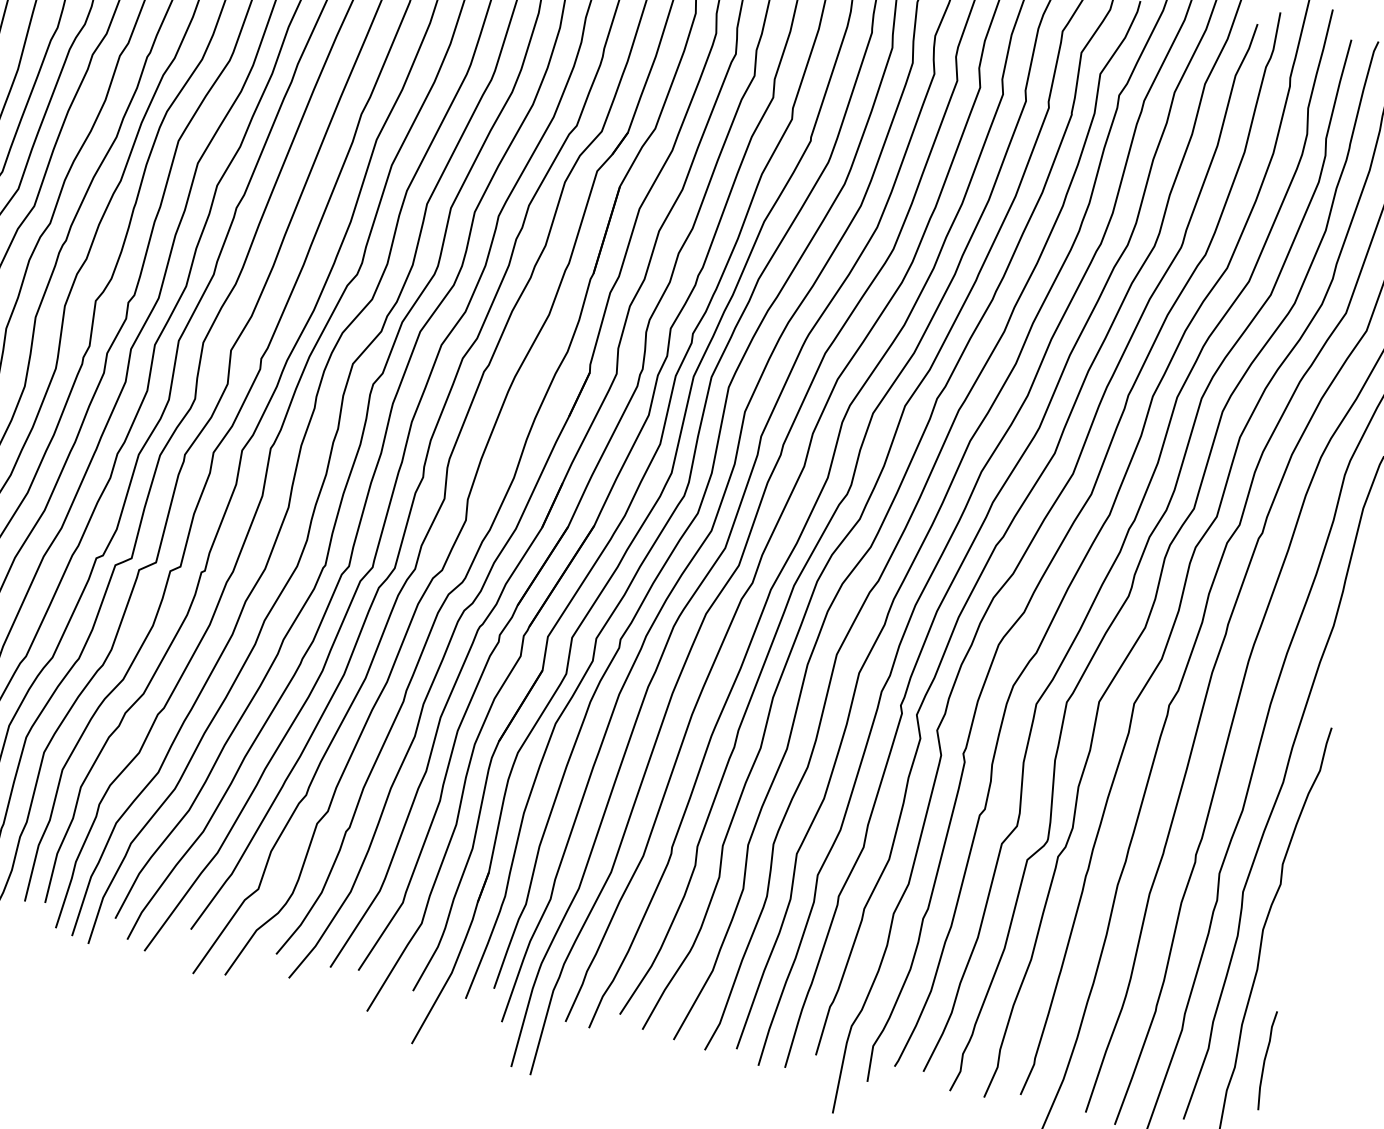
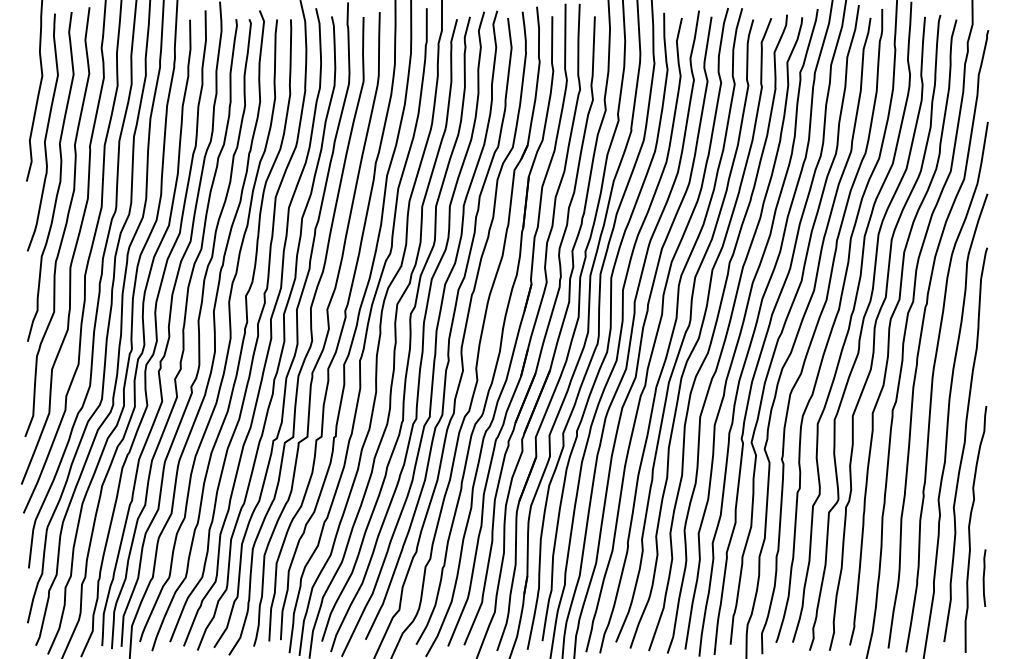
curve: (1266, 1059) -> (984, 577), moved

